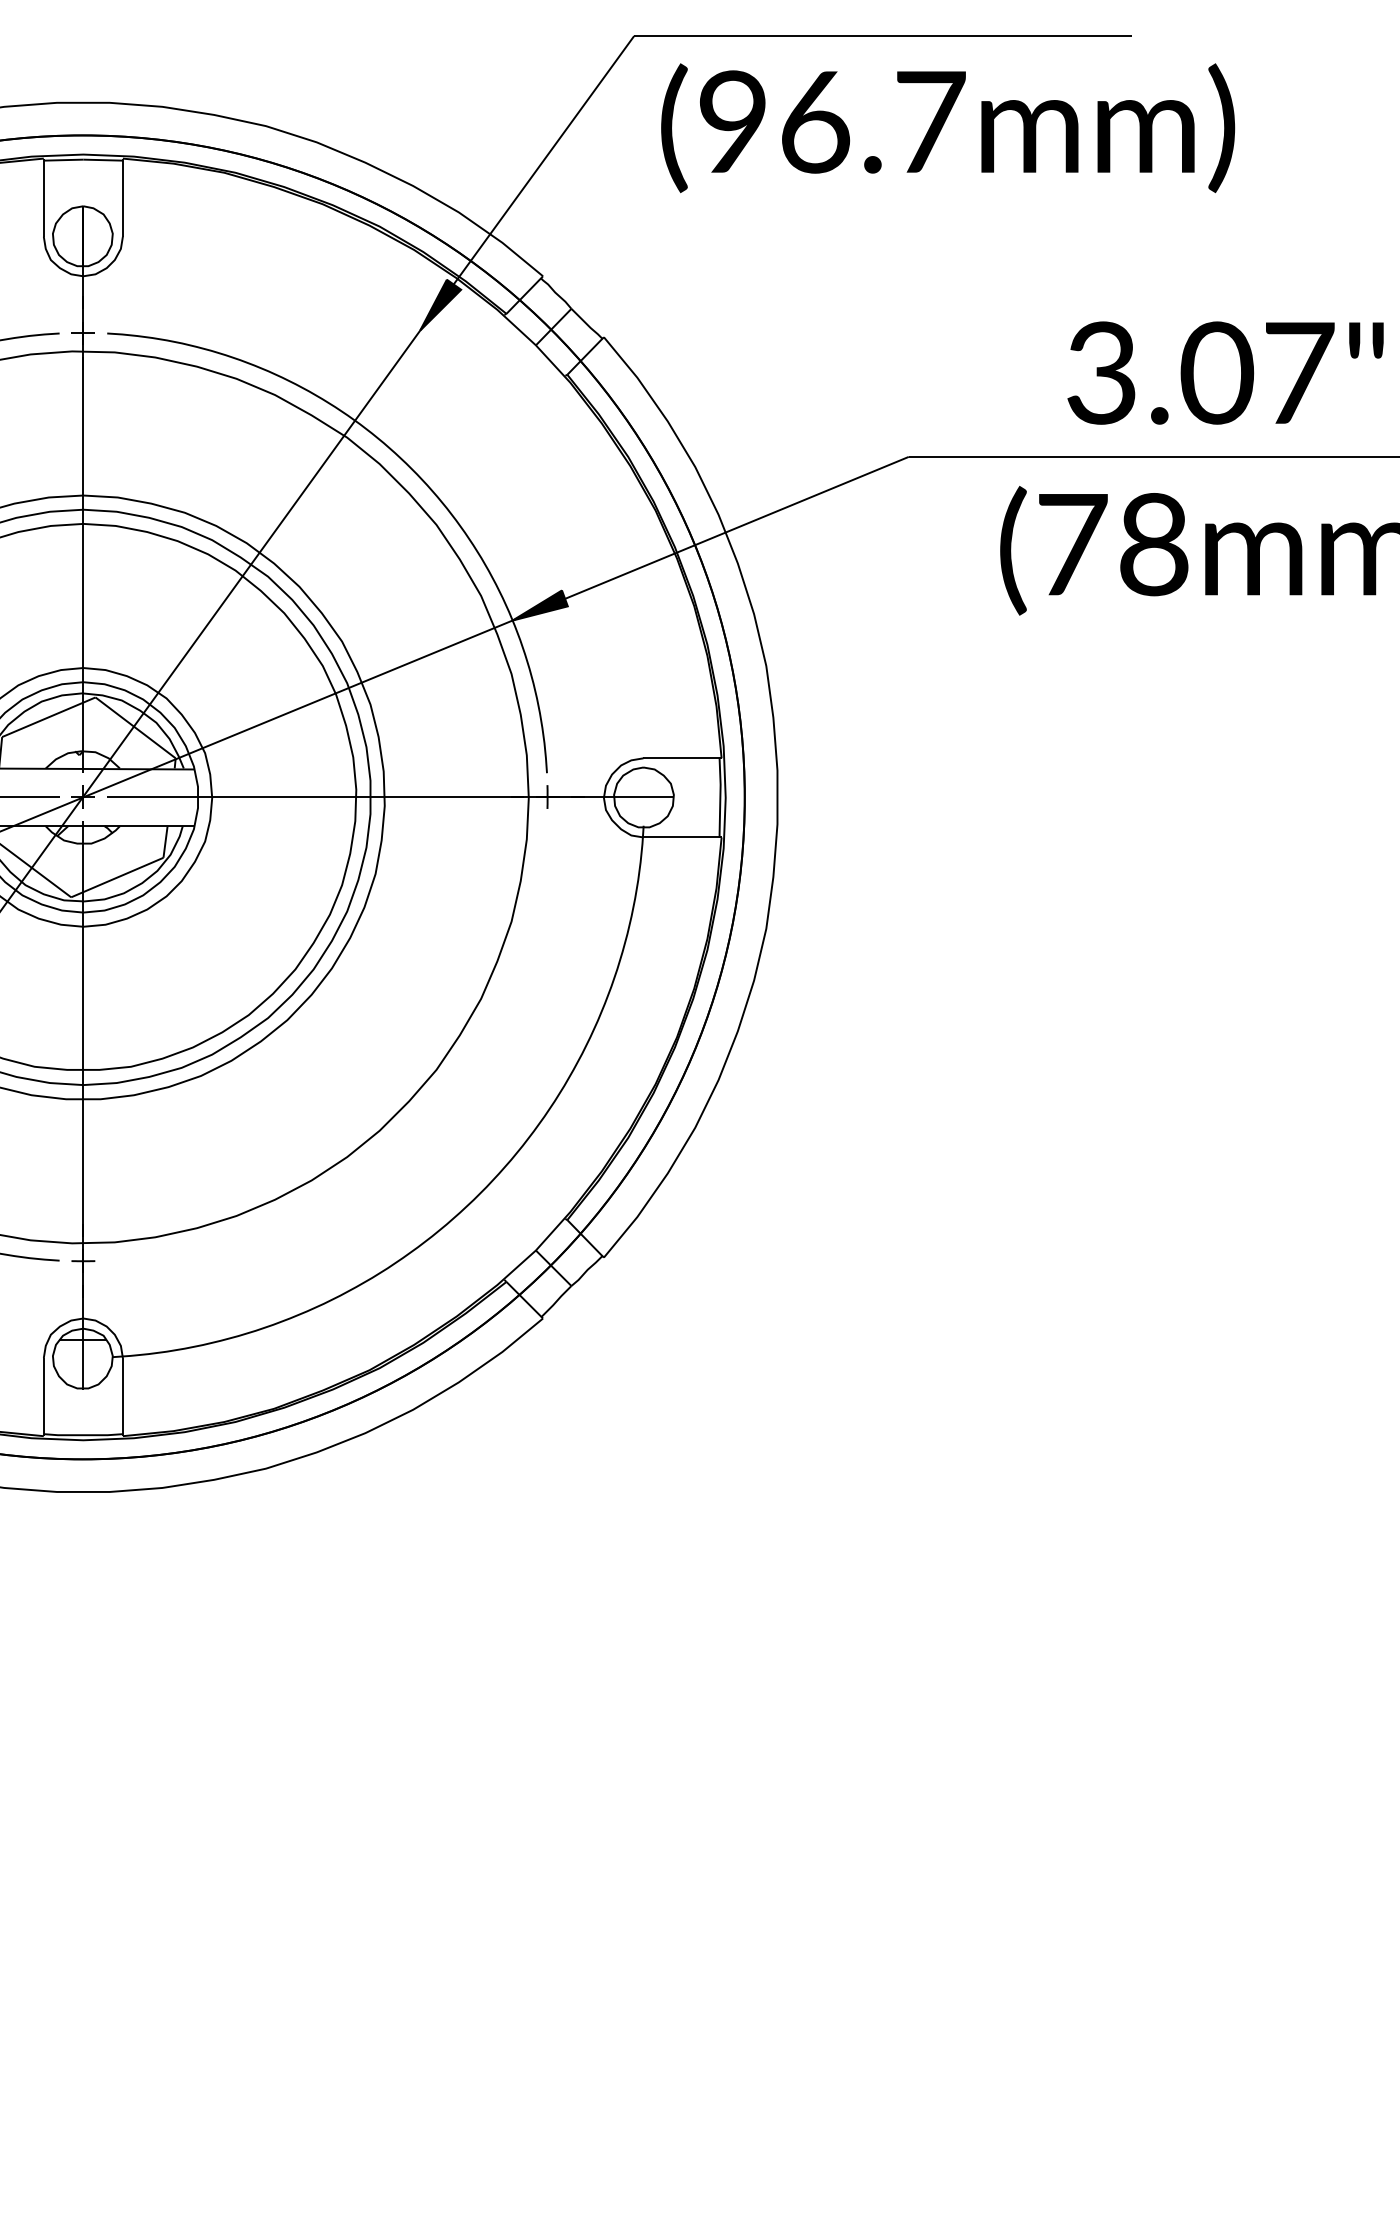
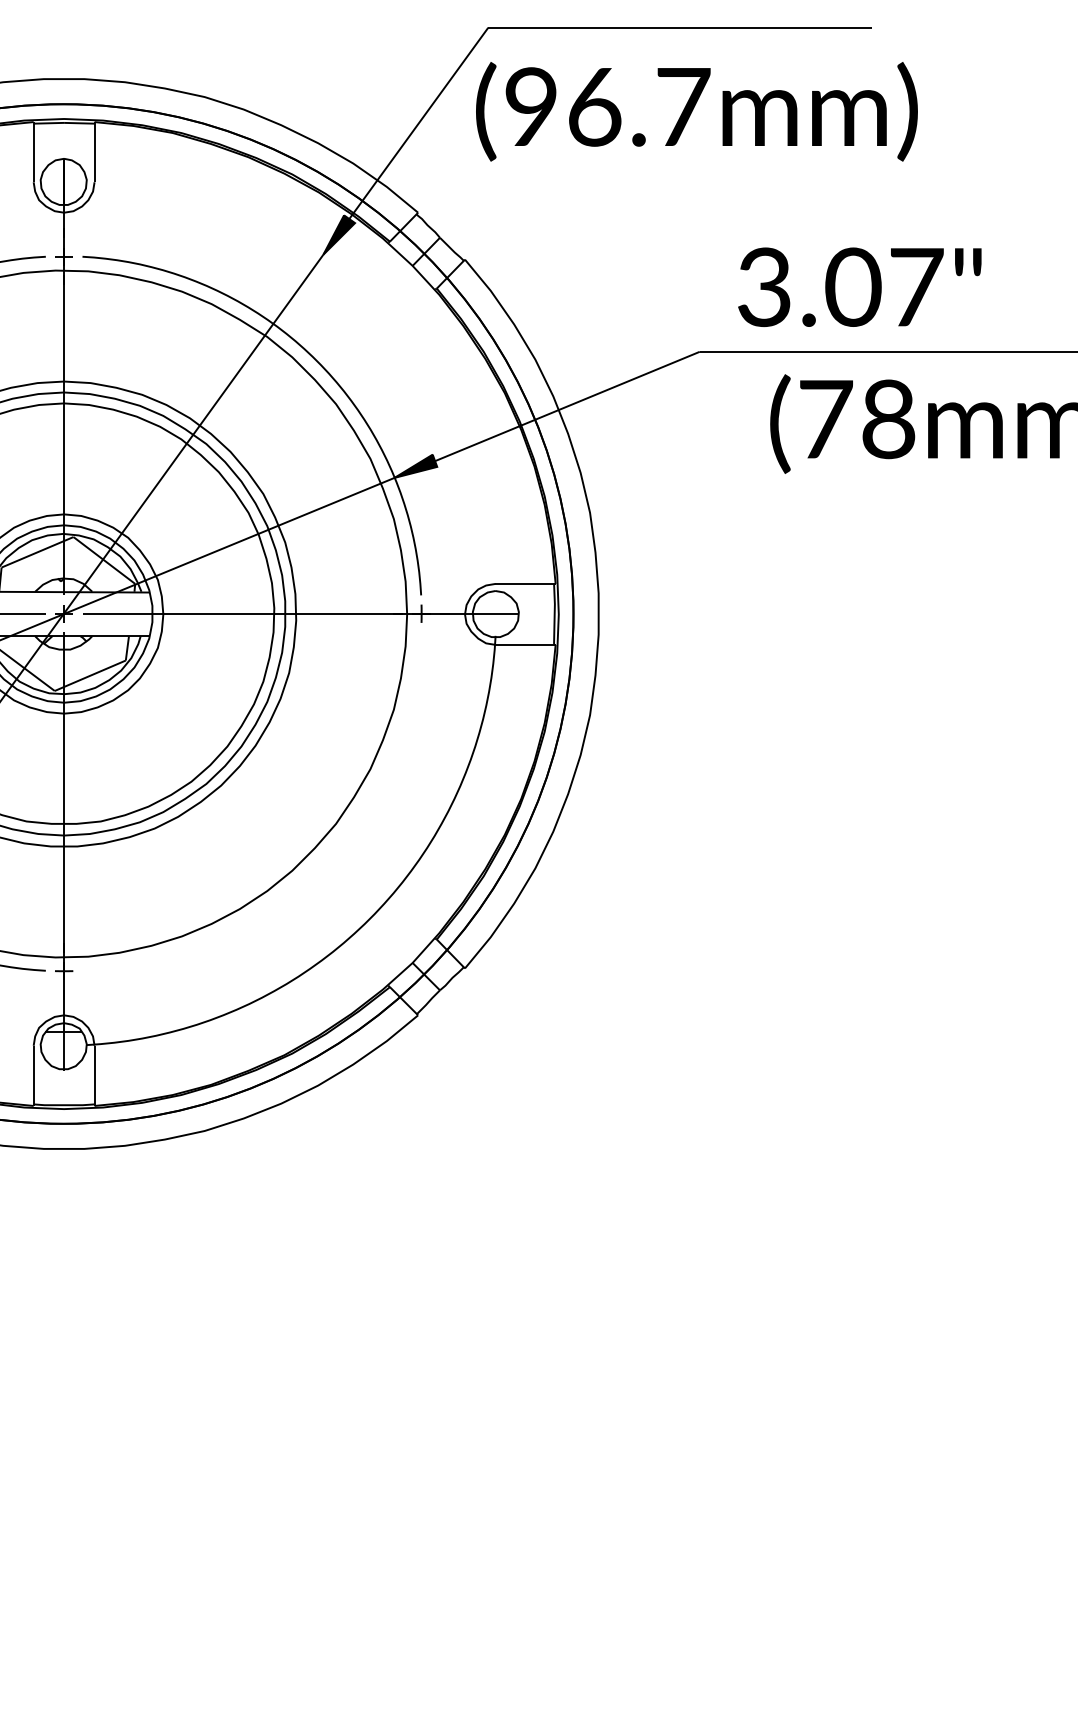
text: (948, 128) -> (697, 112), moved
text: (1225, 372) -> (859, 286), moved

